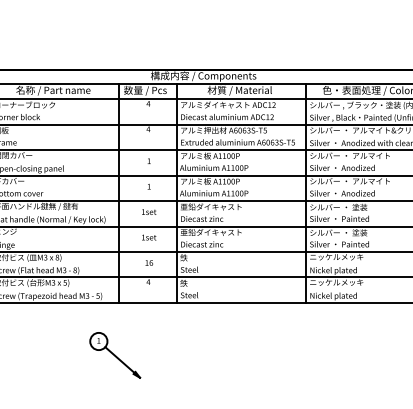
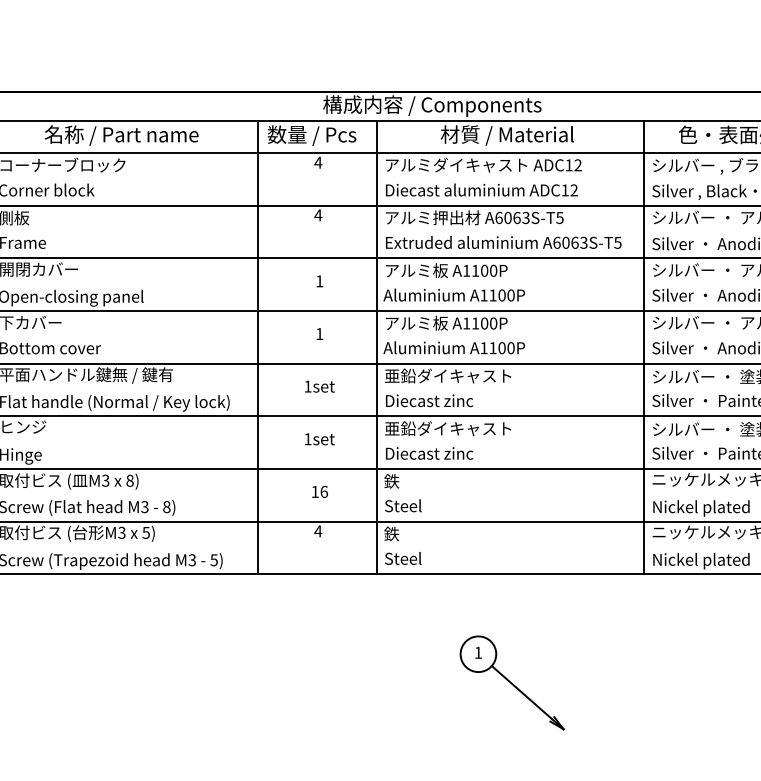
part: (115, 355) -> (512, 683), moved

